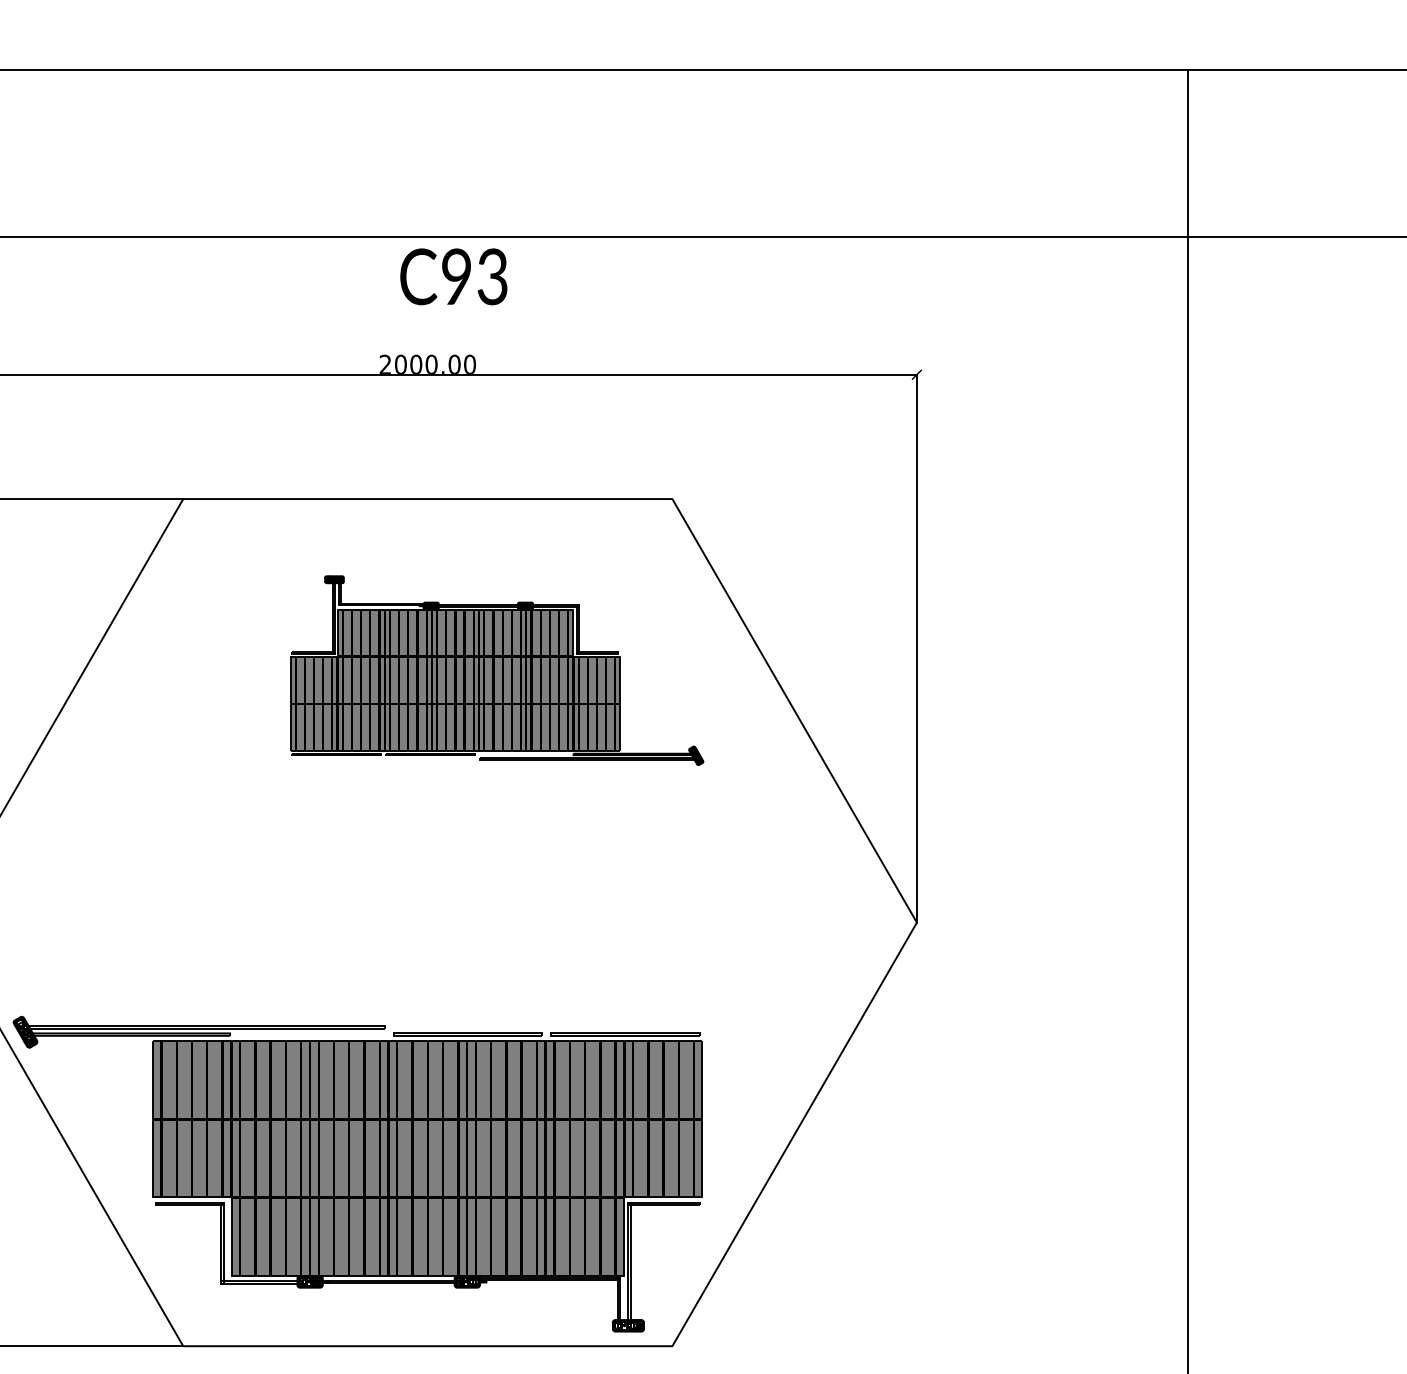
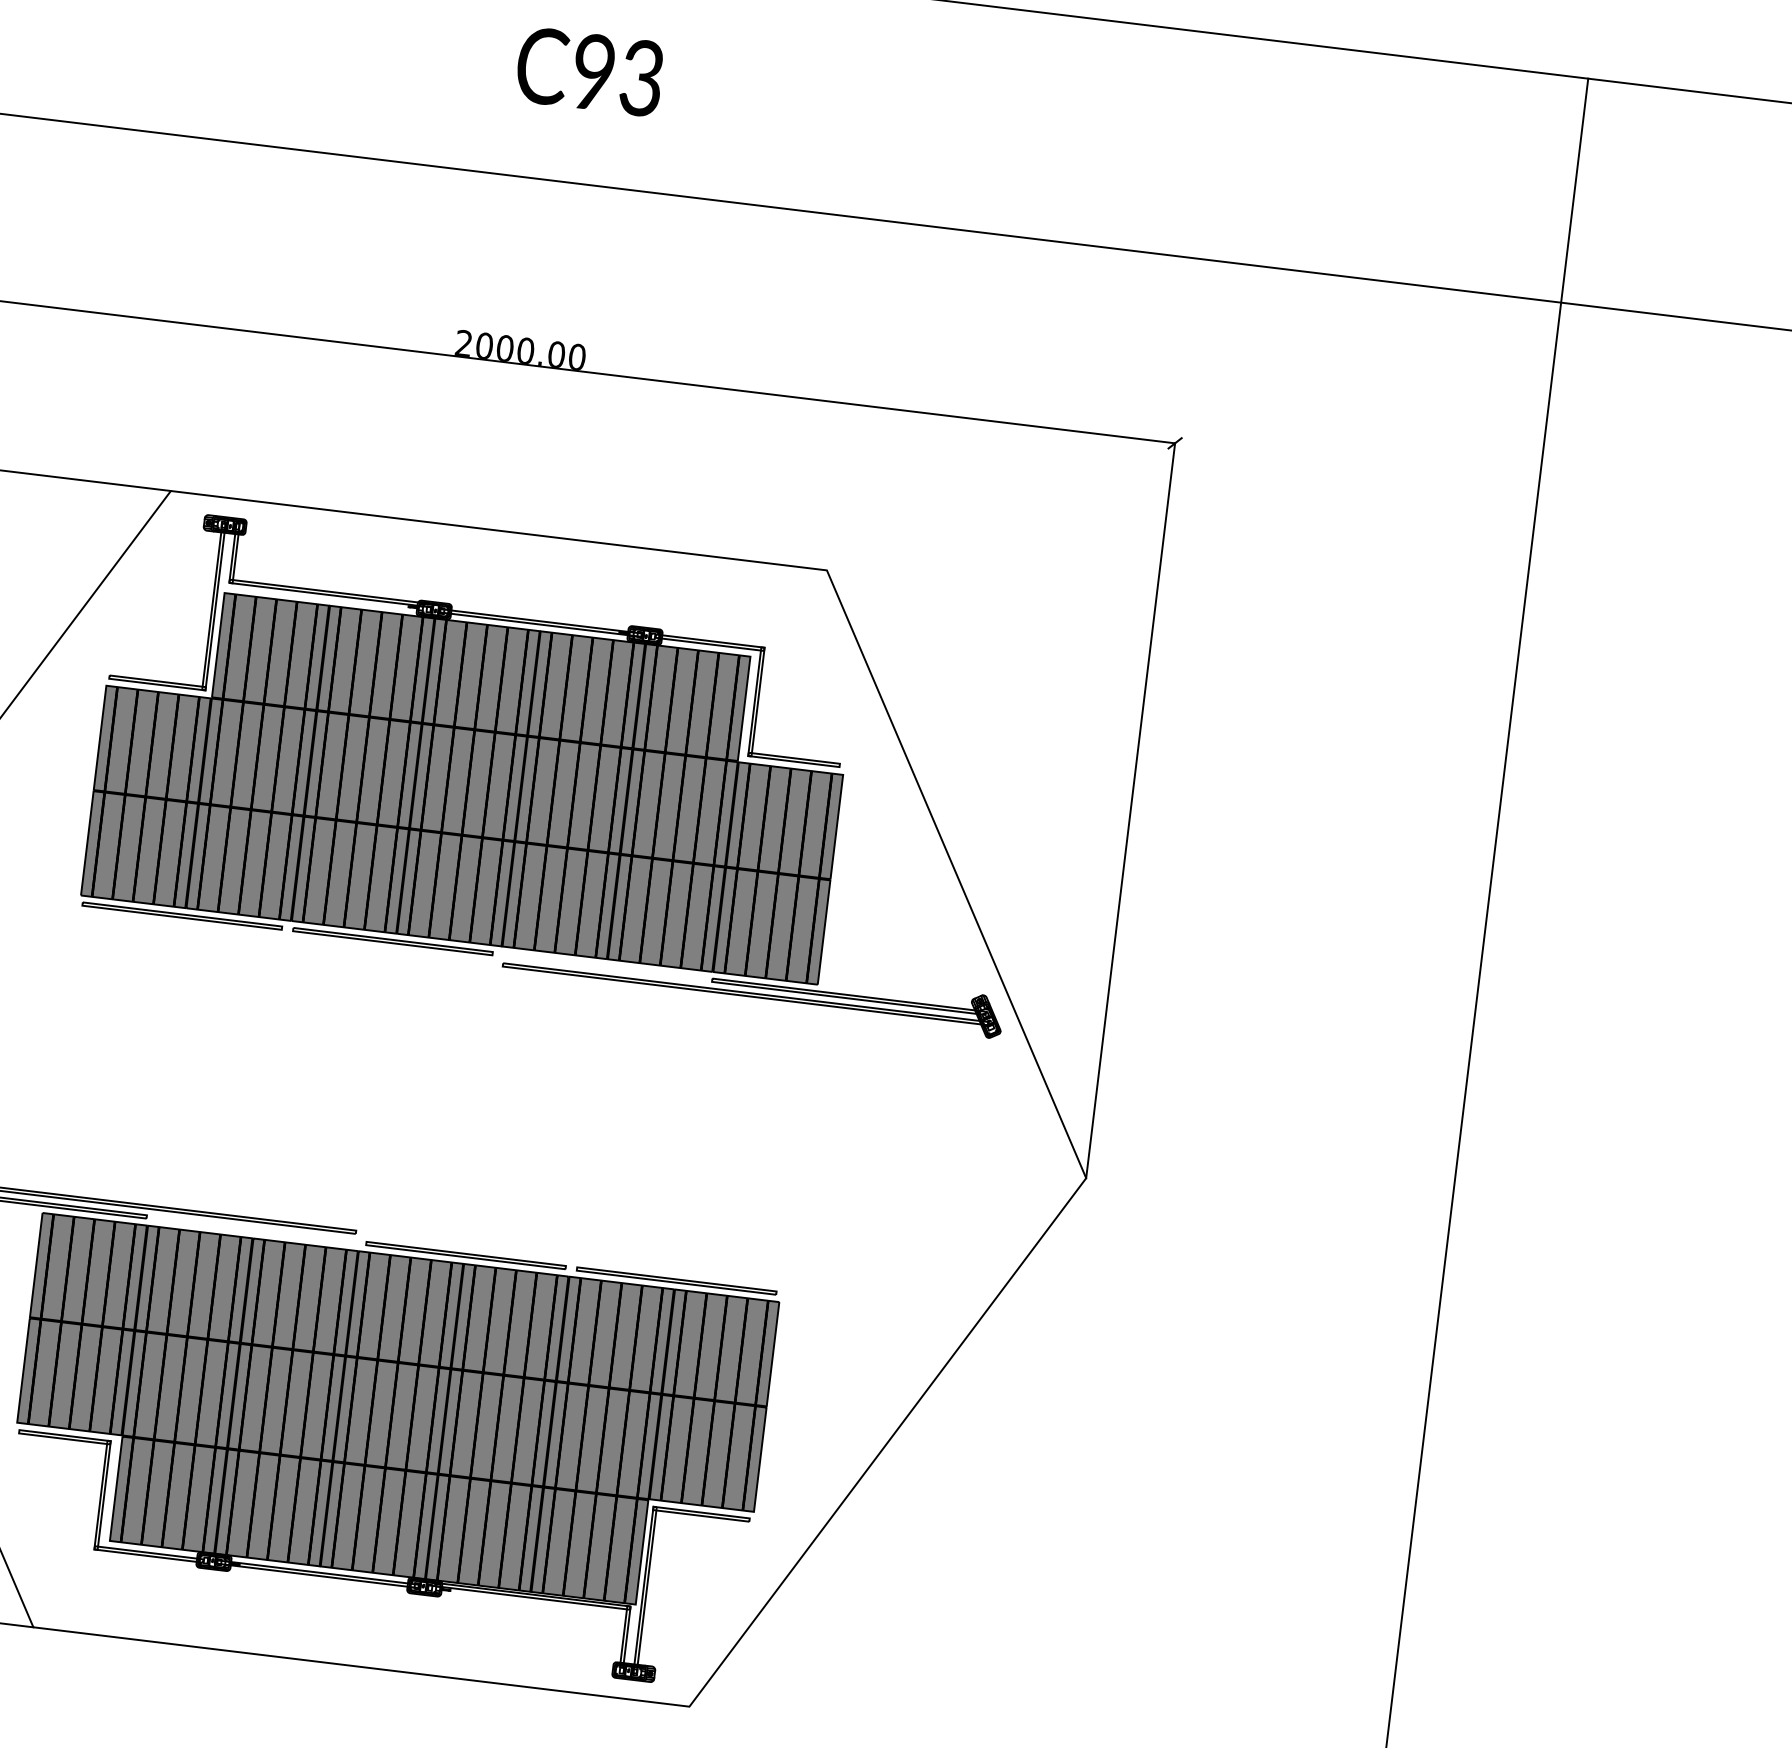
text: (453, 276) -> (589, 71), moved
part: (496, 670) -> (563, 771), size x1.67

